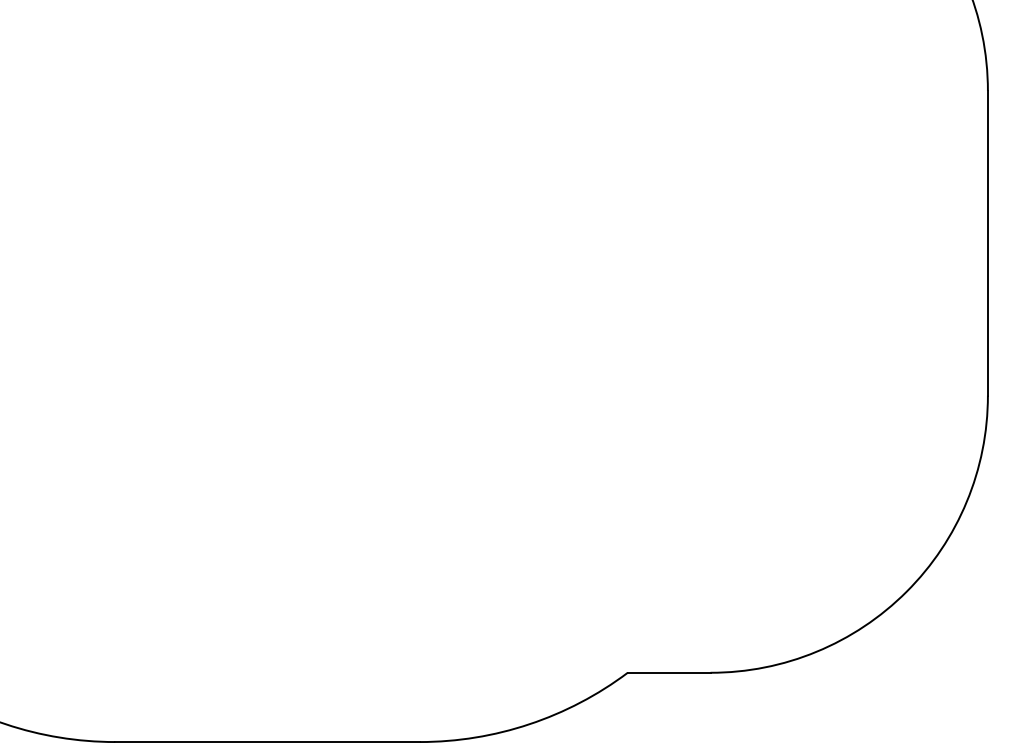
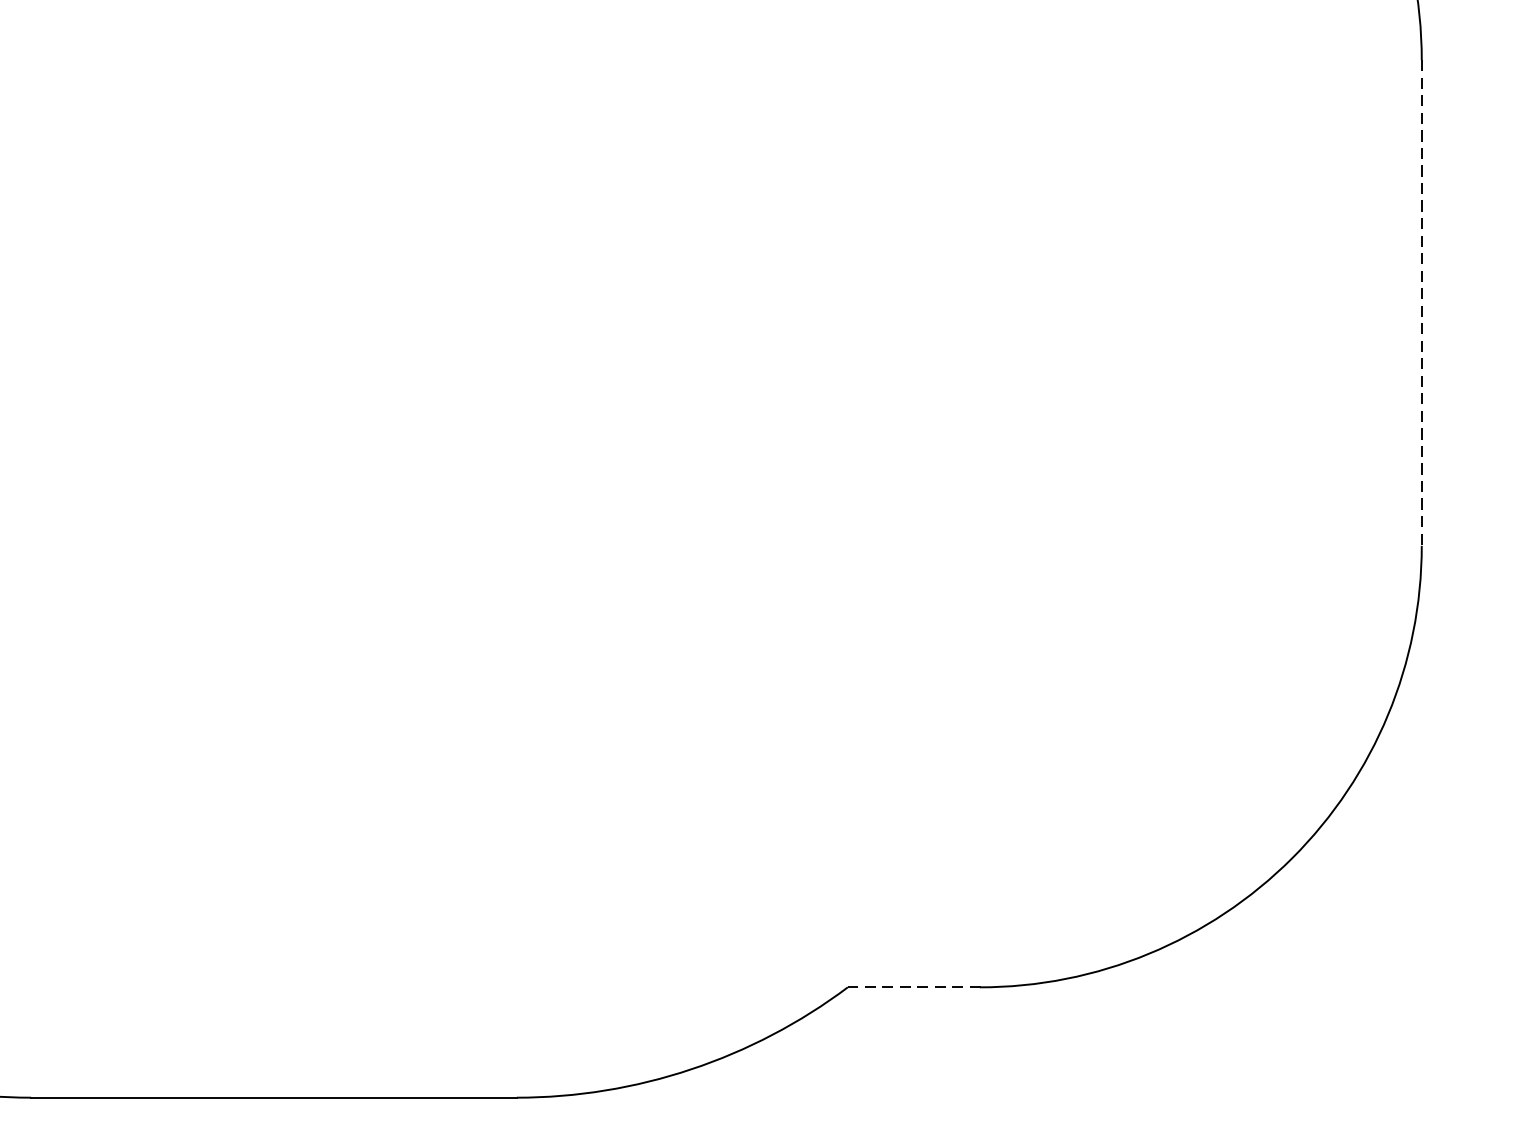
line: (987, 243) -> (1421, 303), solid -> dashed
line: (669, 672) -> (914, 986), solid -> dashed

